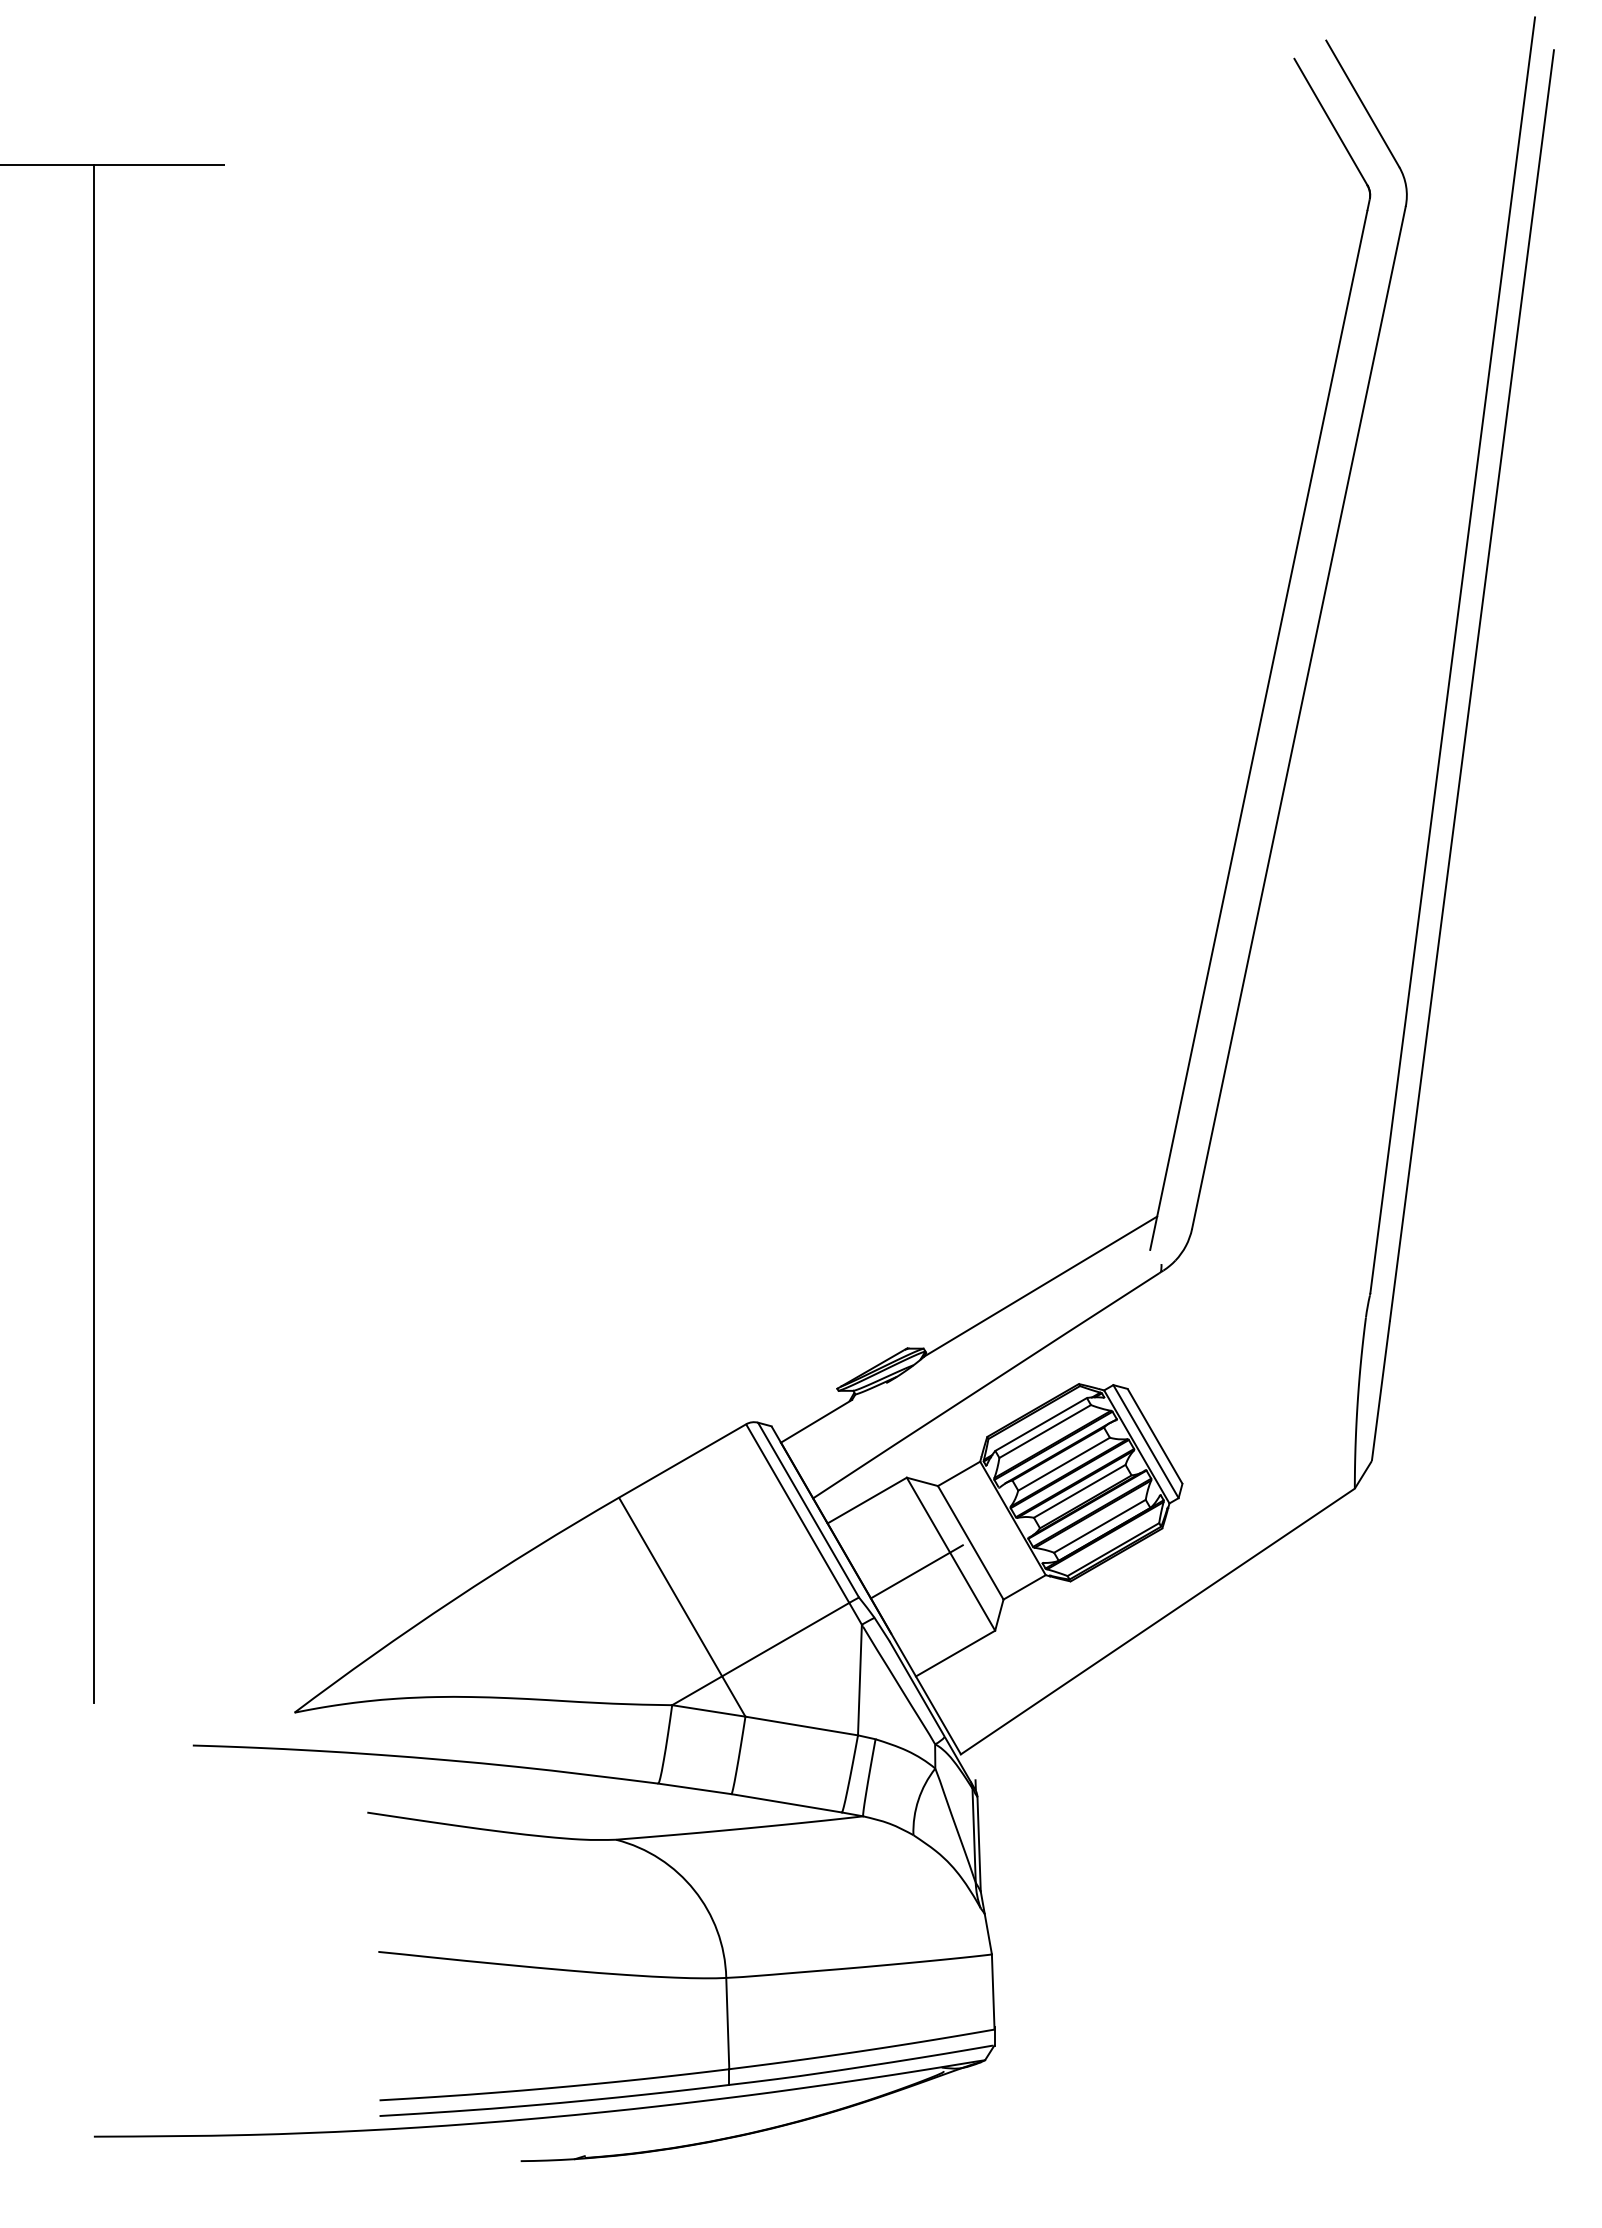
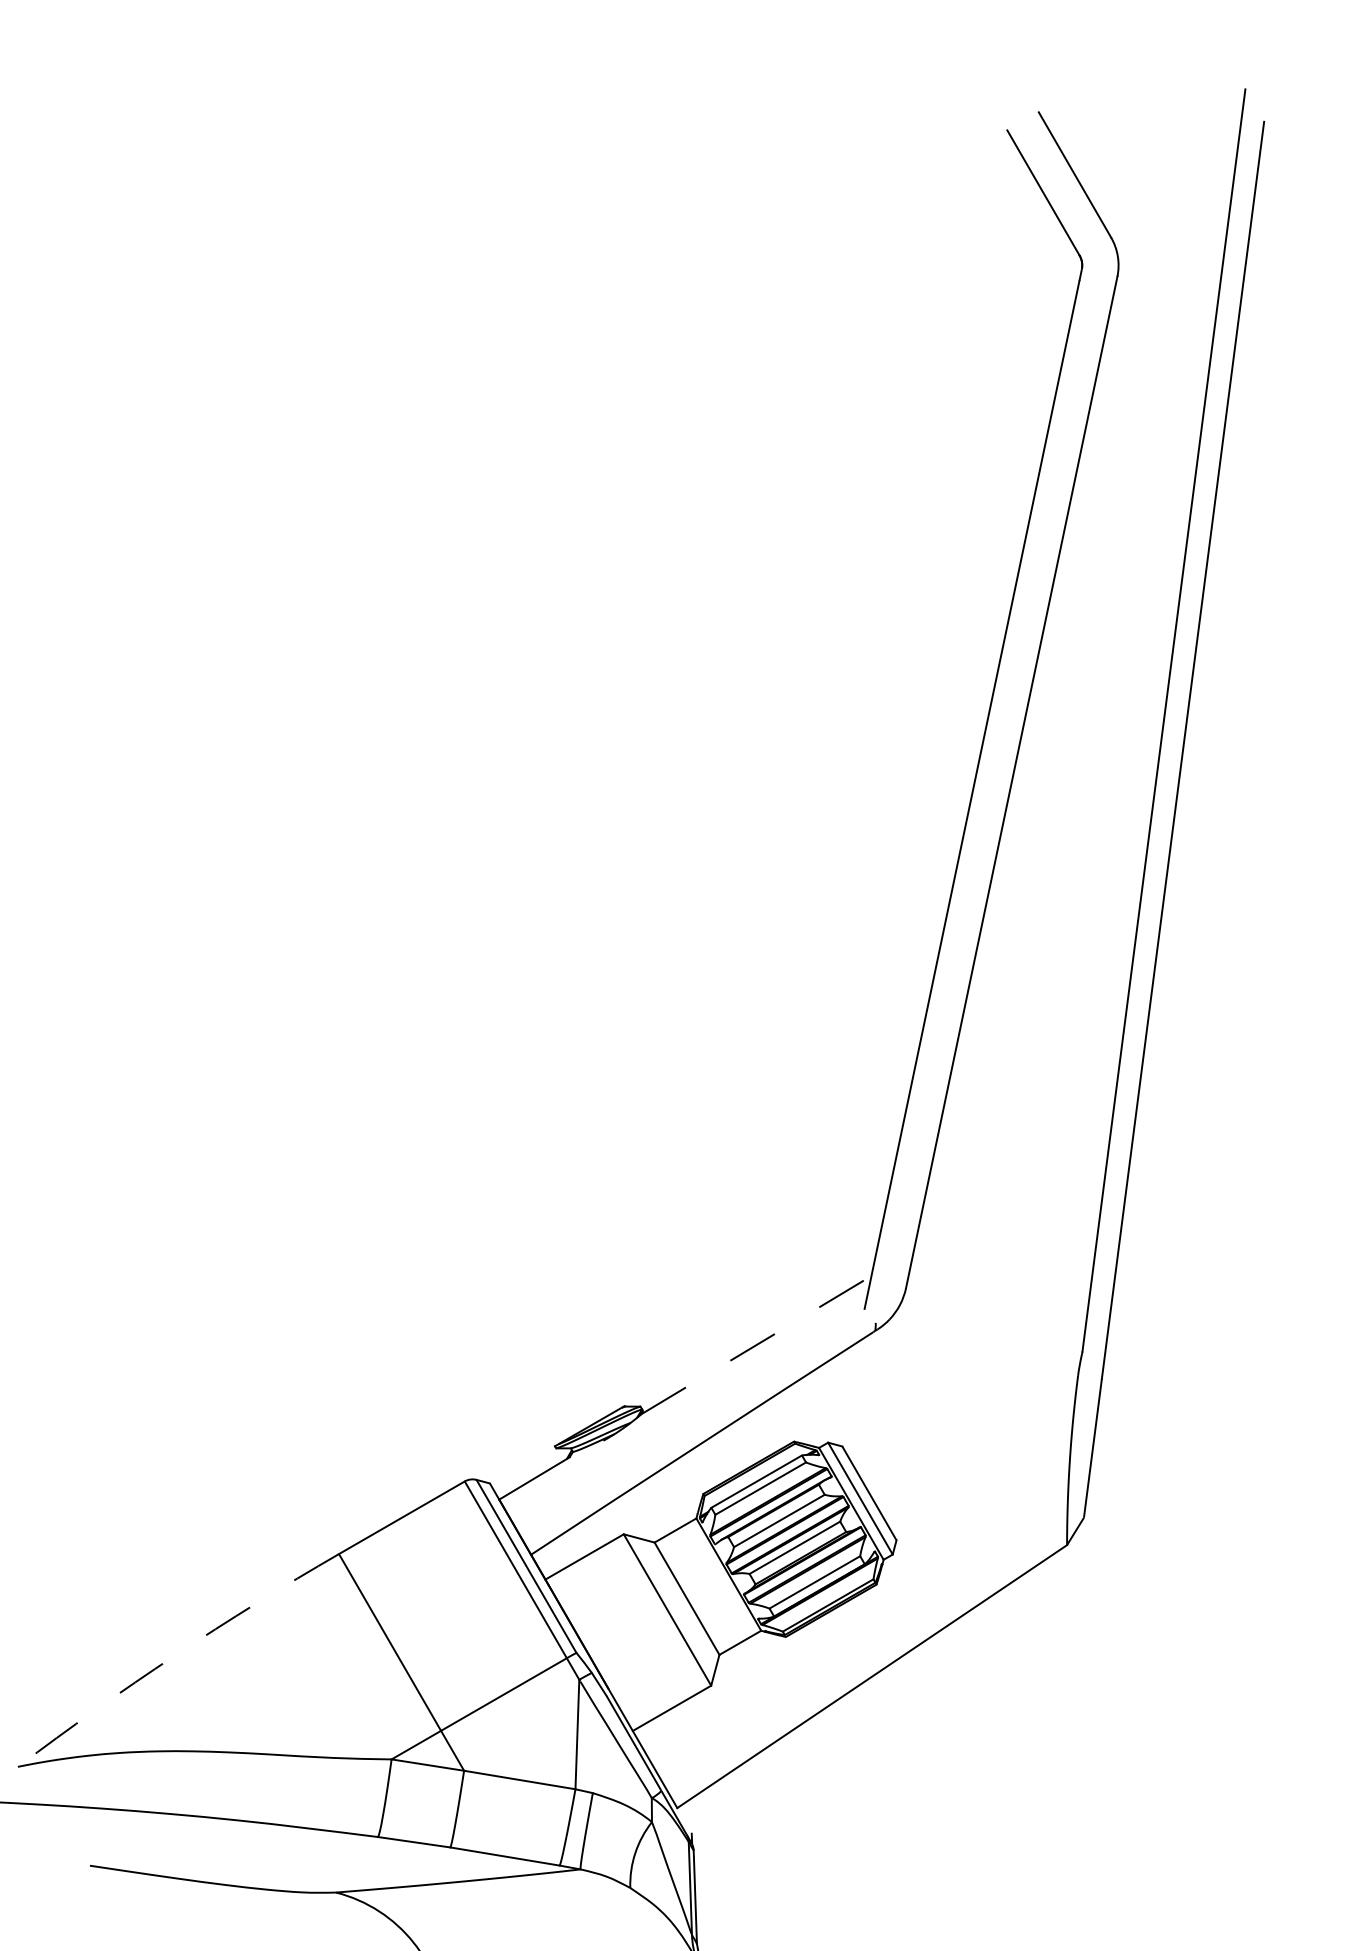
line: (1040, 1286) -> (756, 1345), solid -> dashed
line: (916, 1571) -> (633, 1627), removed
arc: (453, 1600) -> (175, 1655), solid -> dashed

